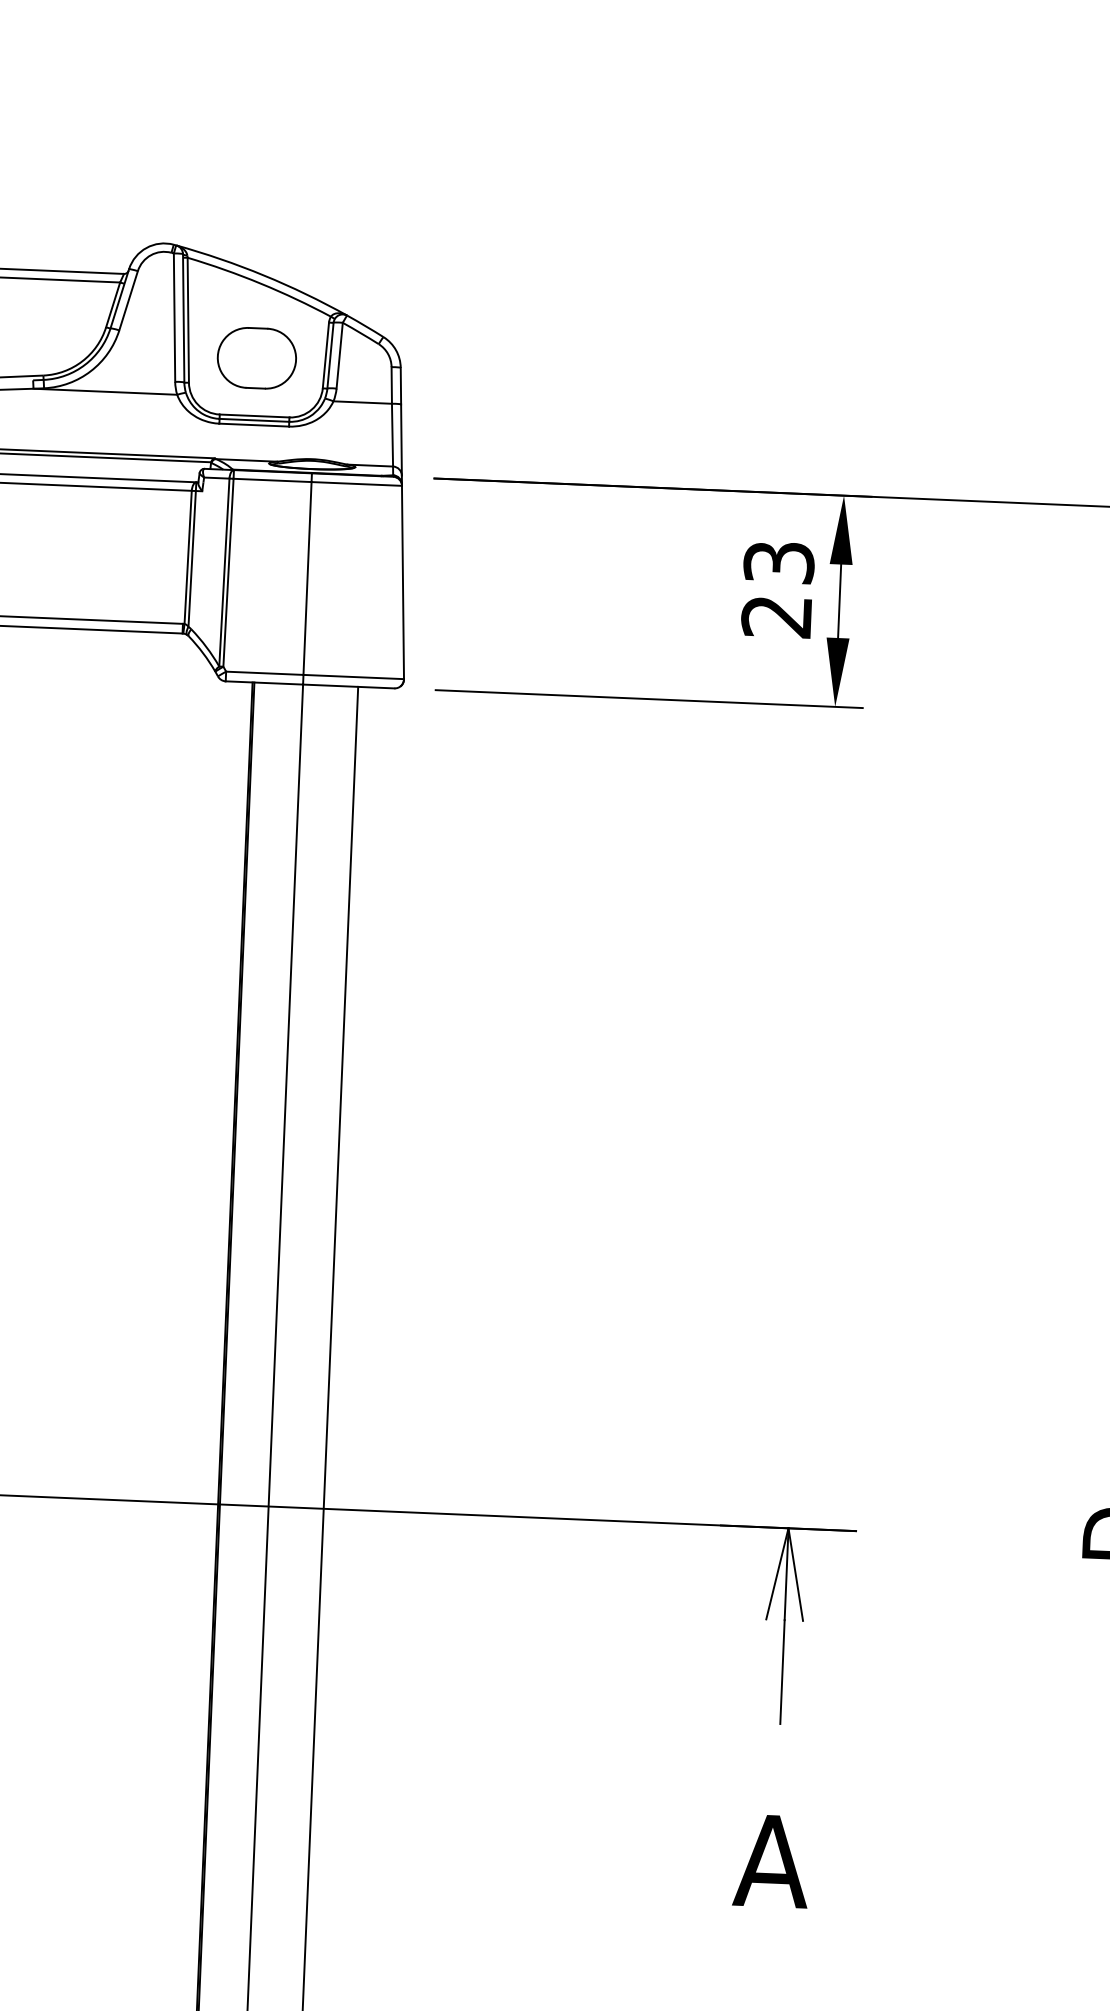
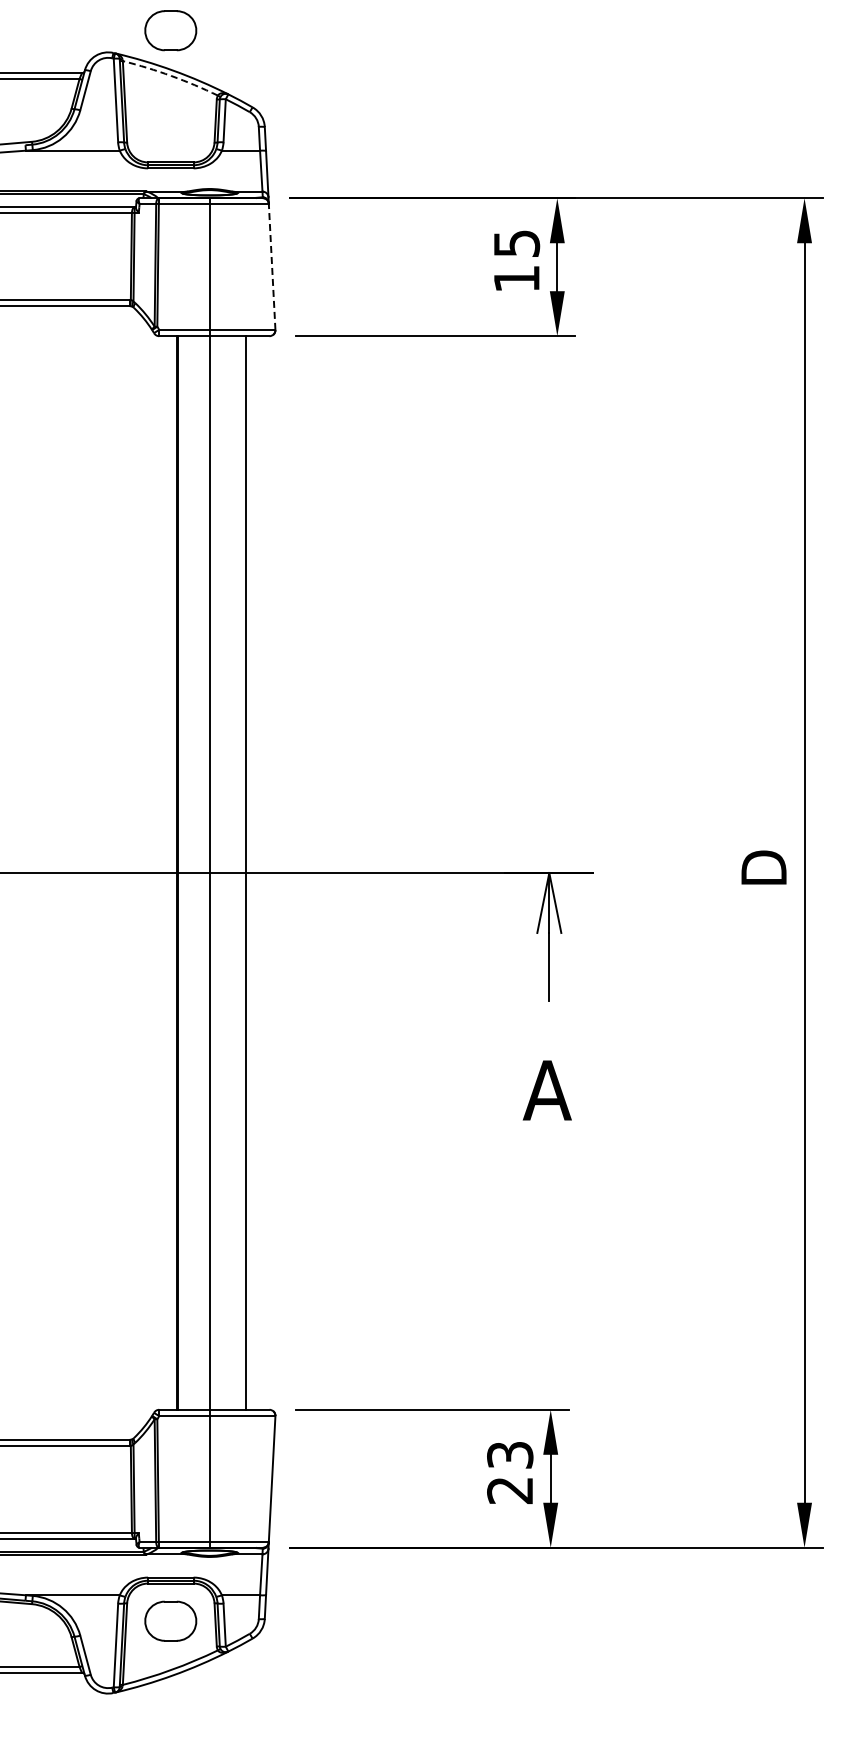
arc: (261, 282) -> (171, 75), solid -> dashed
part: (256, 357) -> (170, 30), moved
line: (403, 581) -> (272, 266), solid -> dashed
text: (777, 589) -> (516, 261), 23 -> 15

